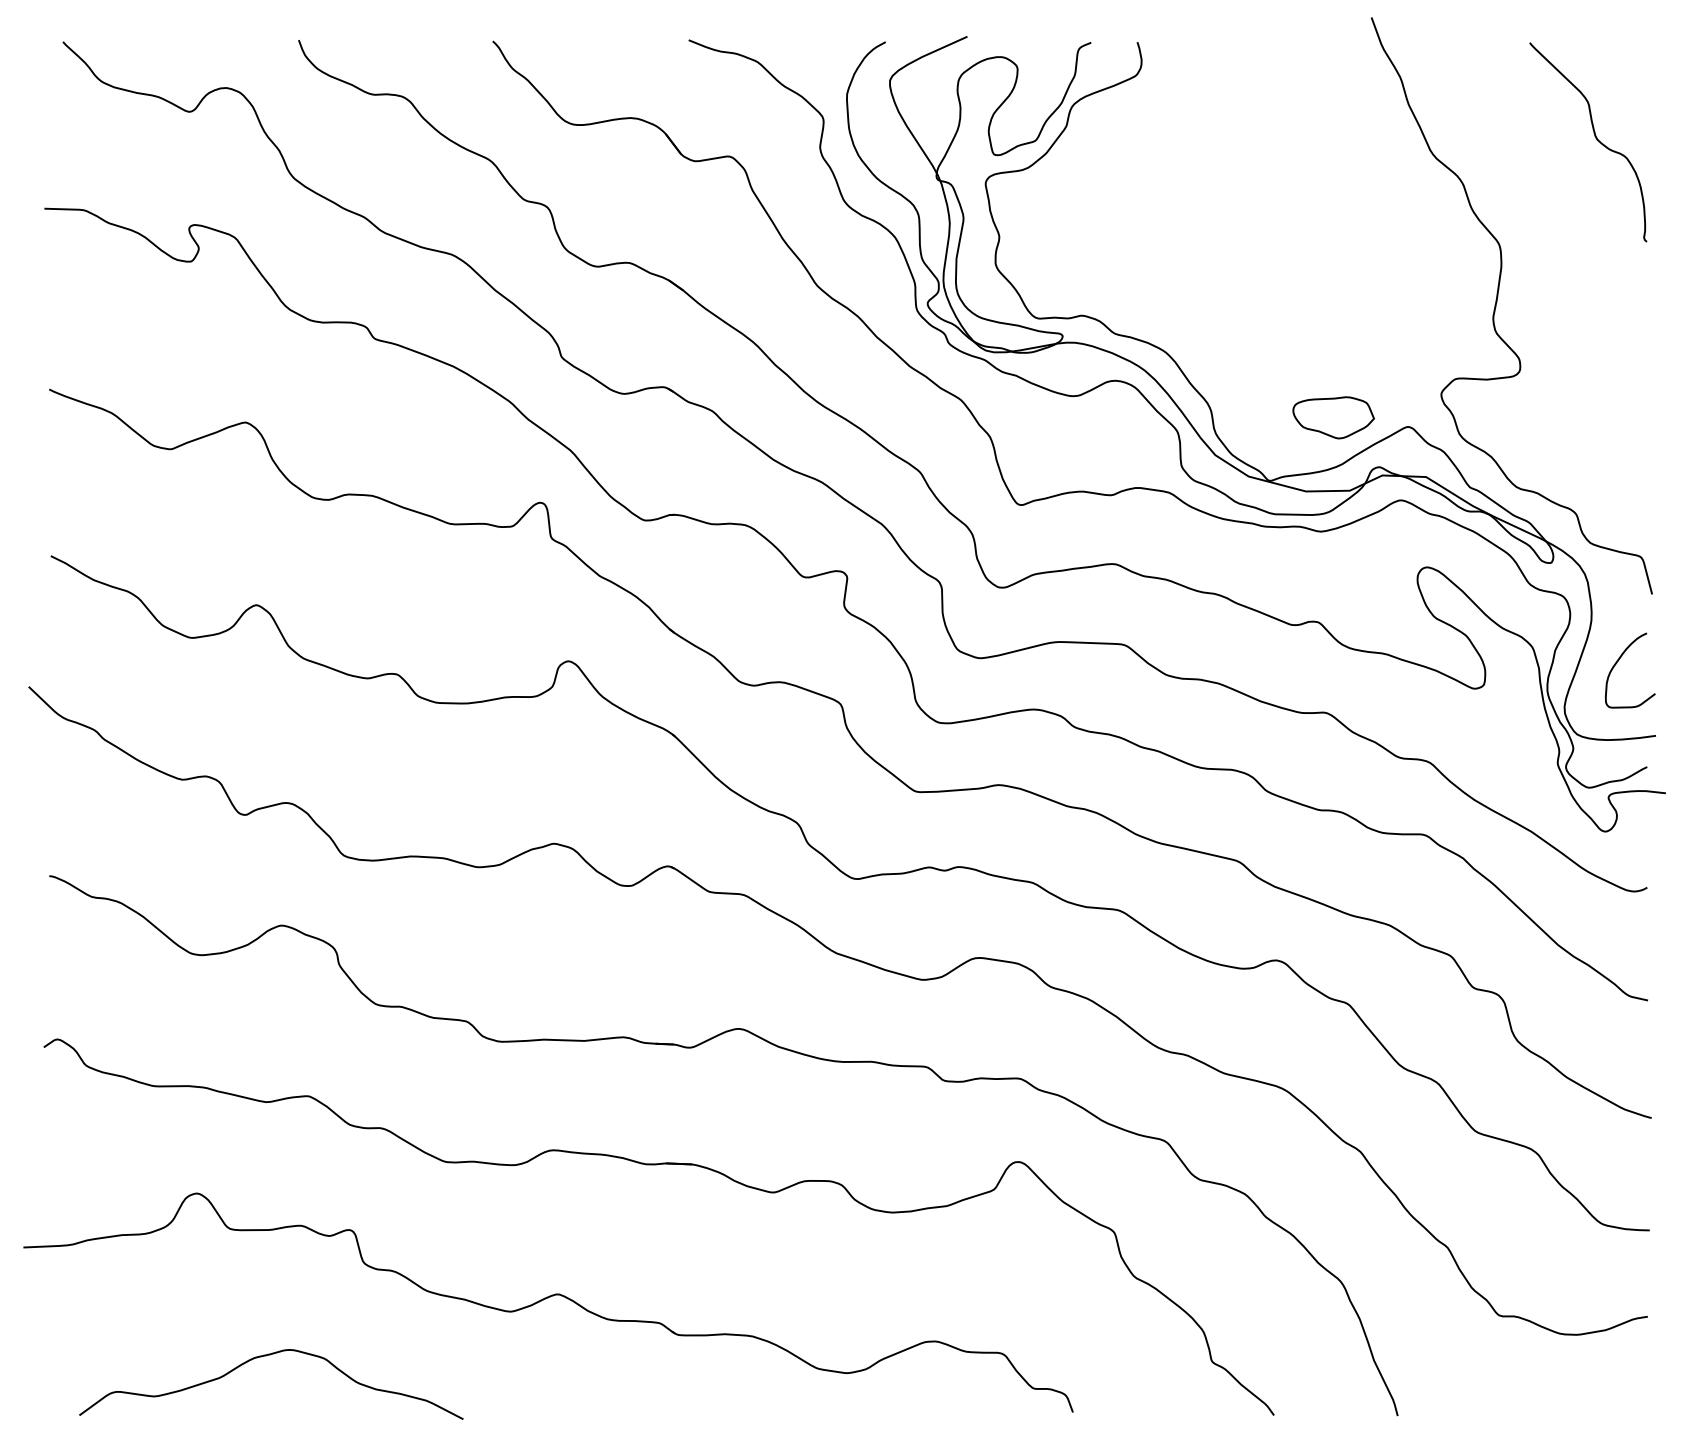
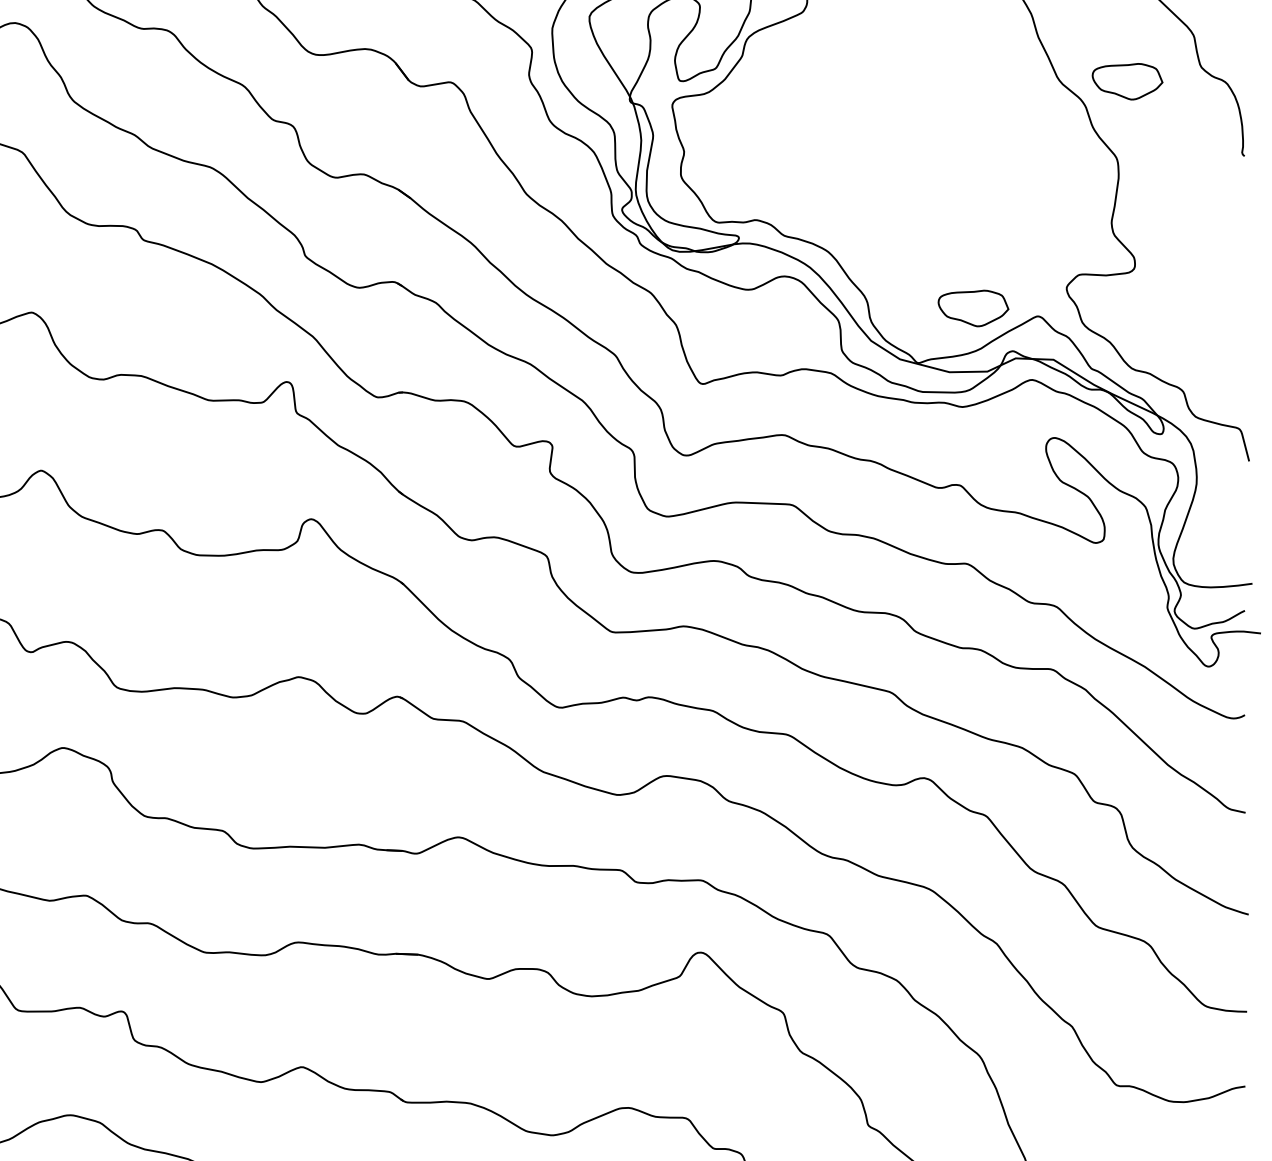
part: (1511, 155) -> (1127, 81), added
curve: (1619, 660) -> (1220, 518), removed

